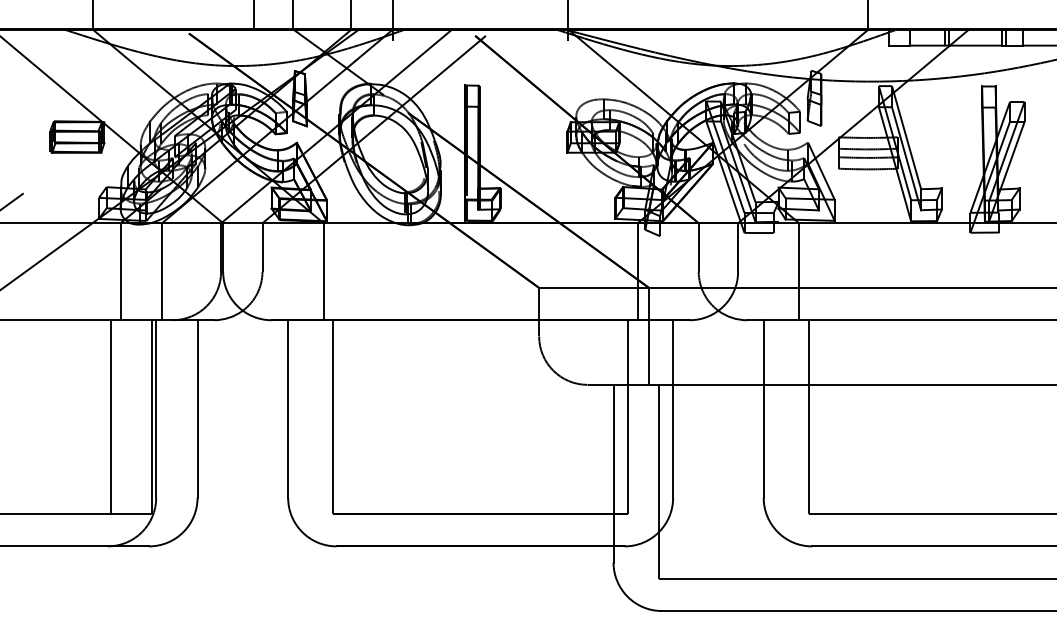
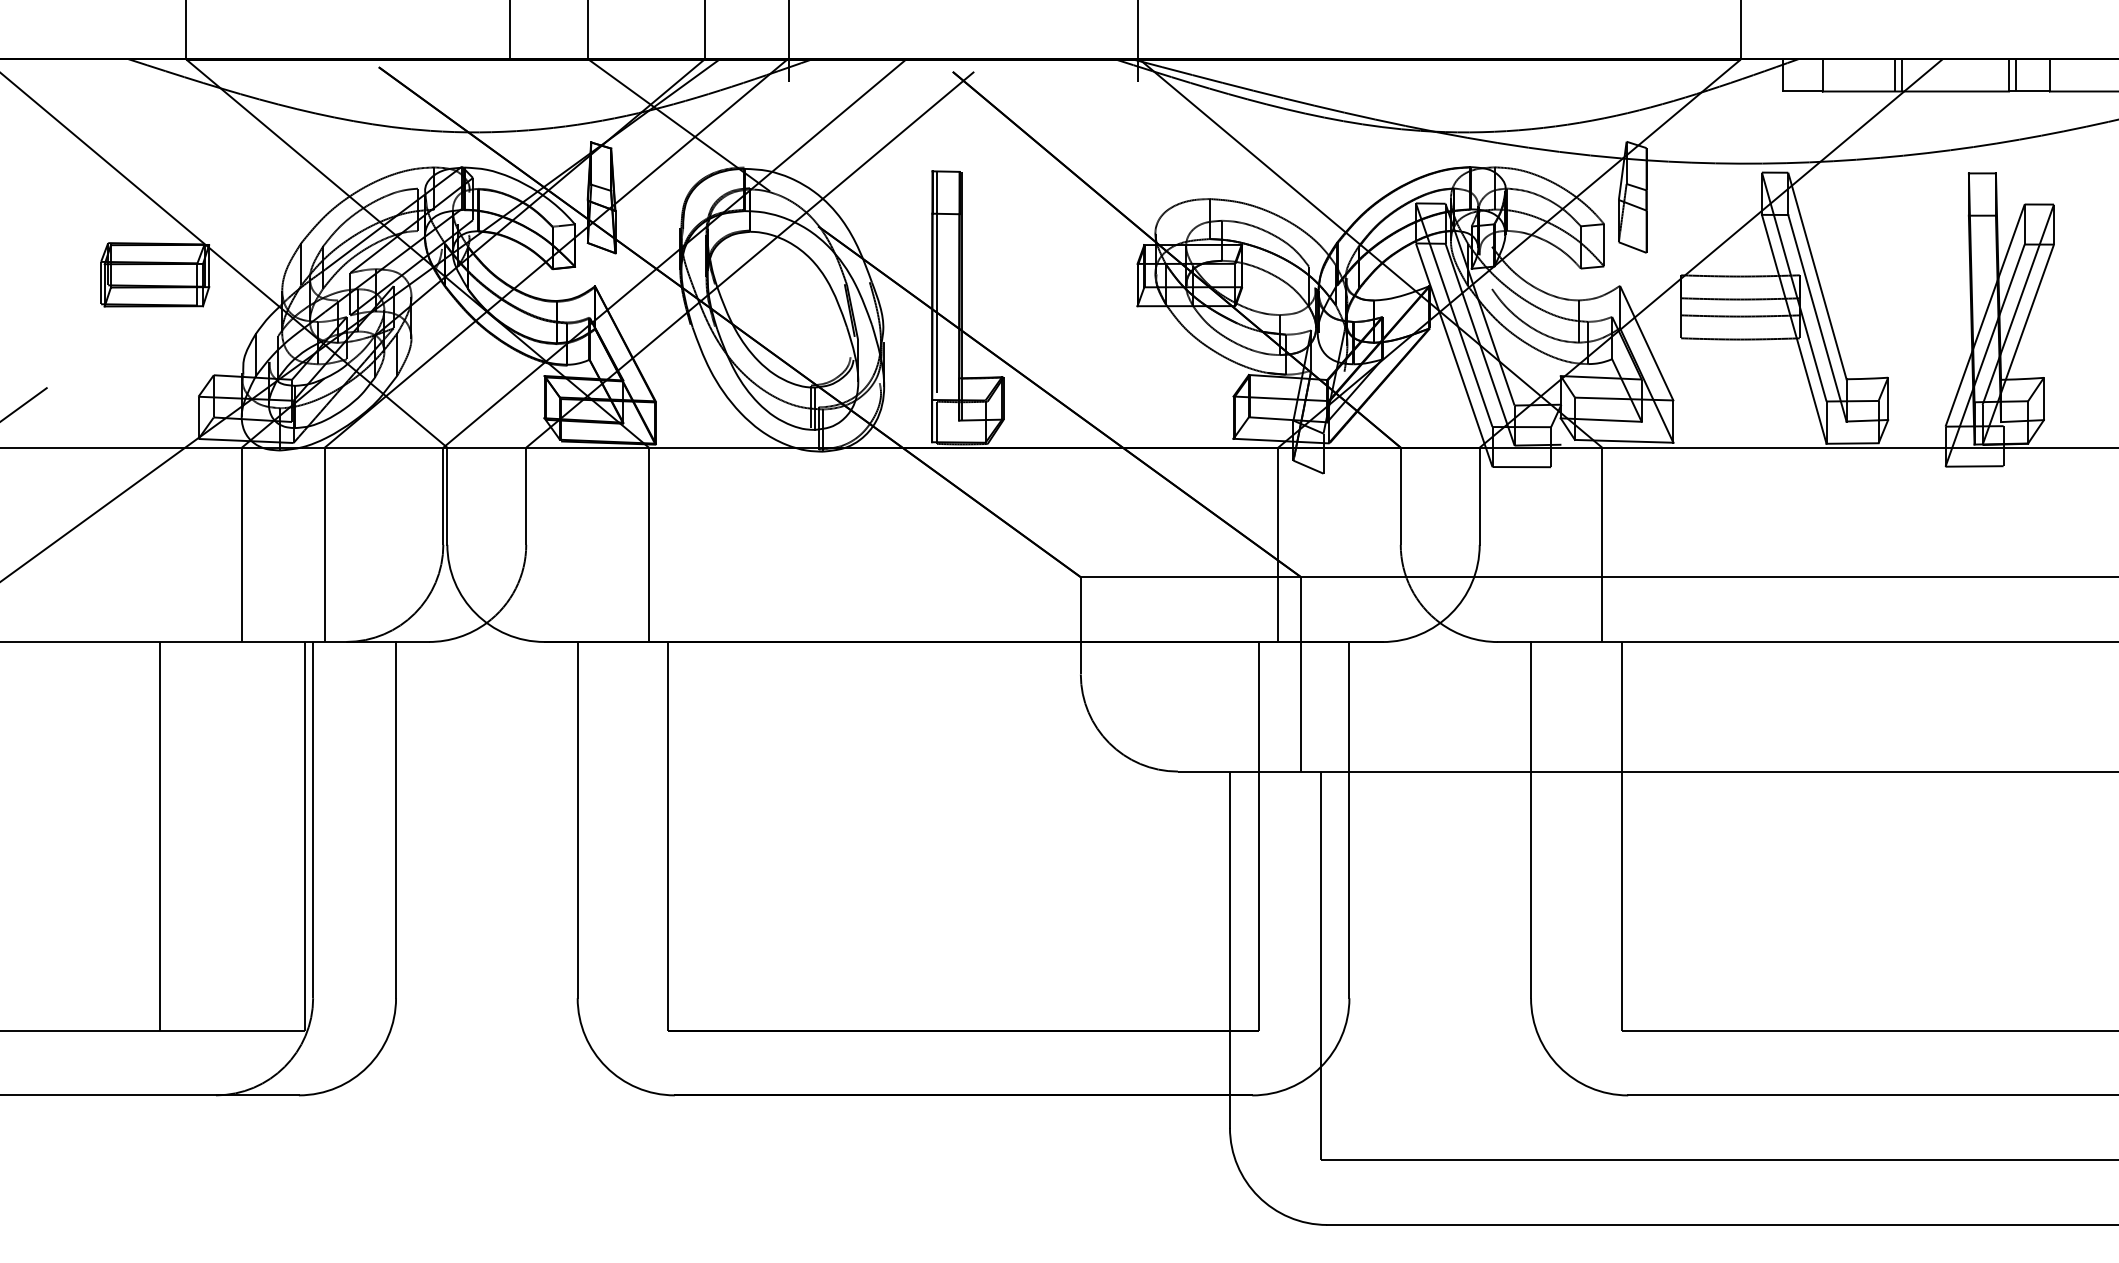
line: (110, 417) -> (159, 836), moved

